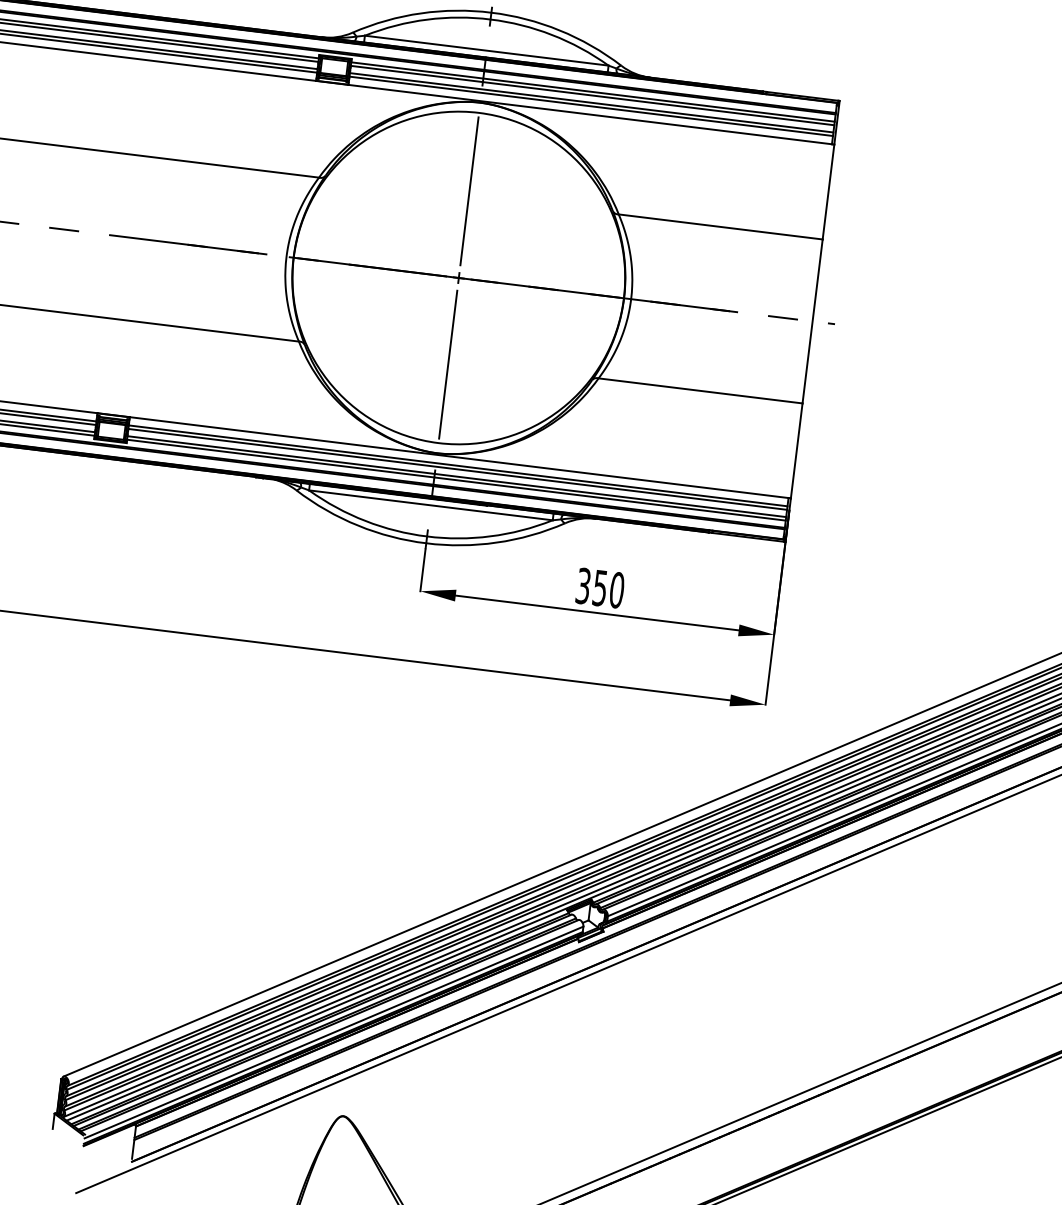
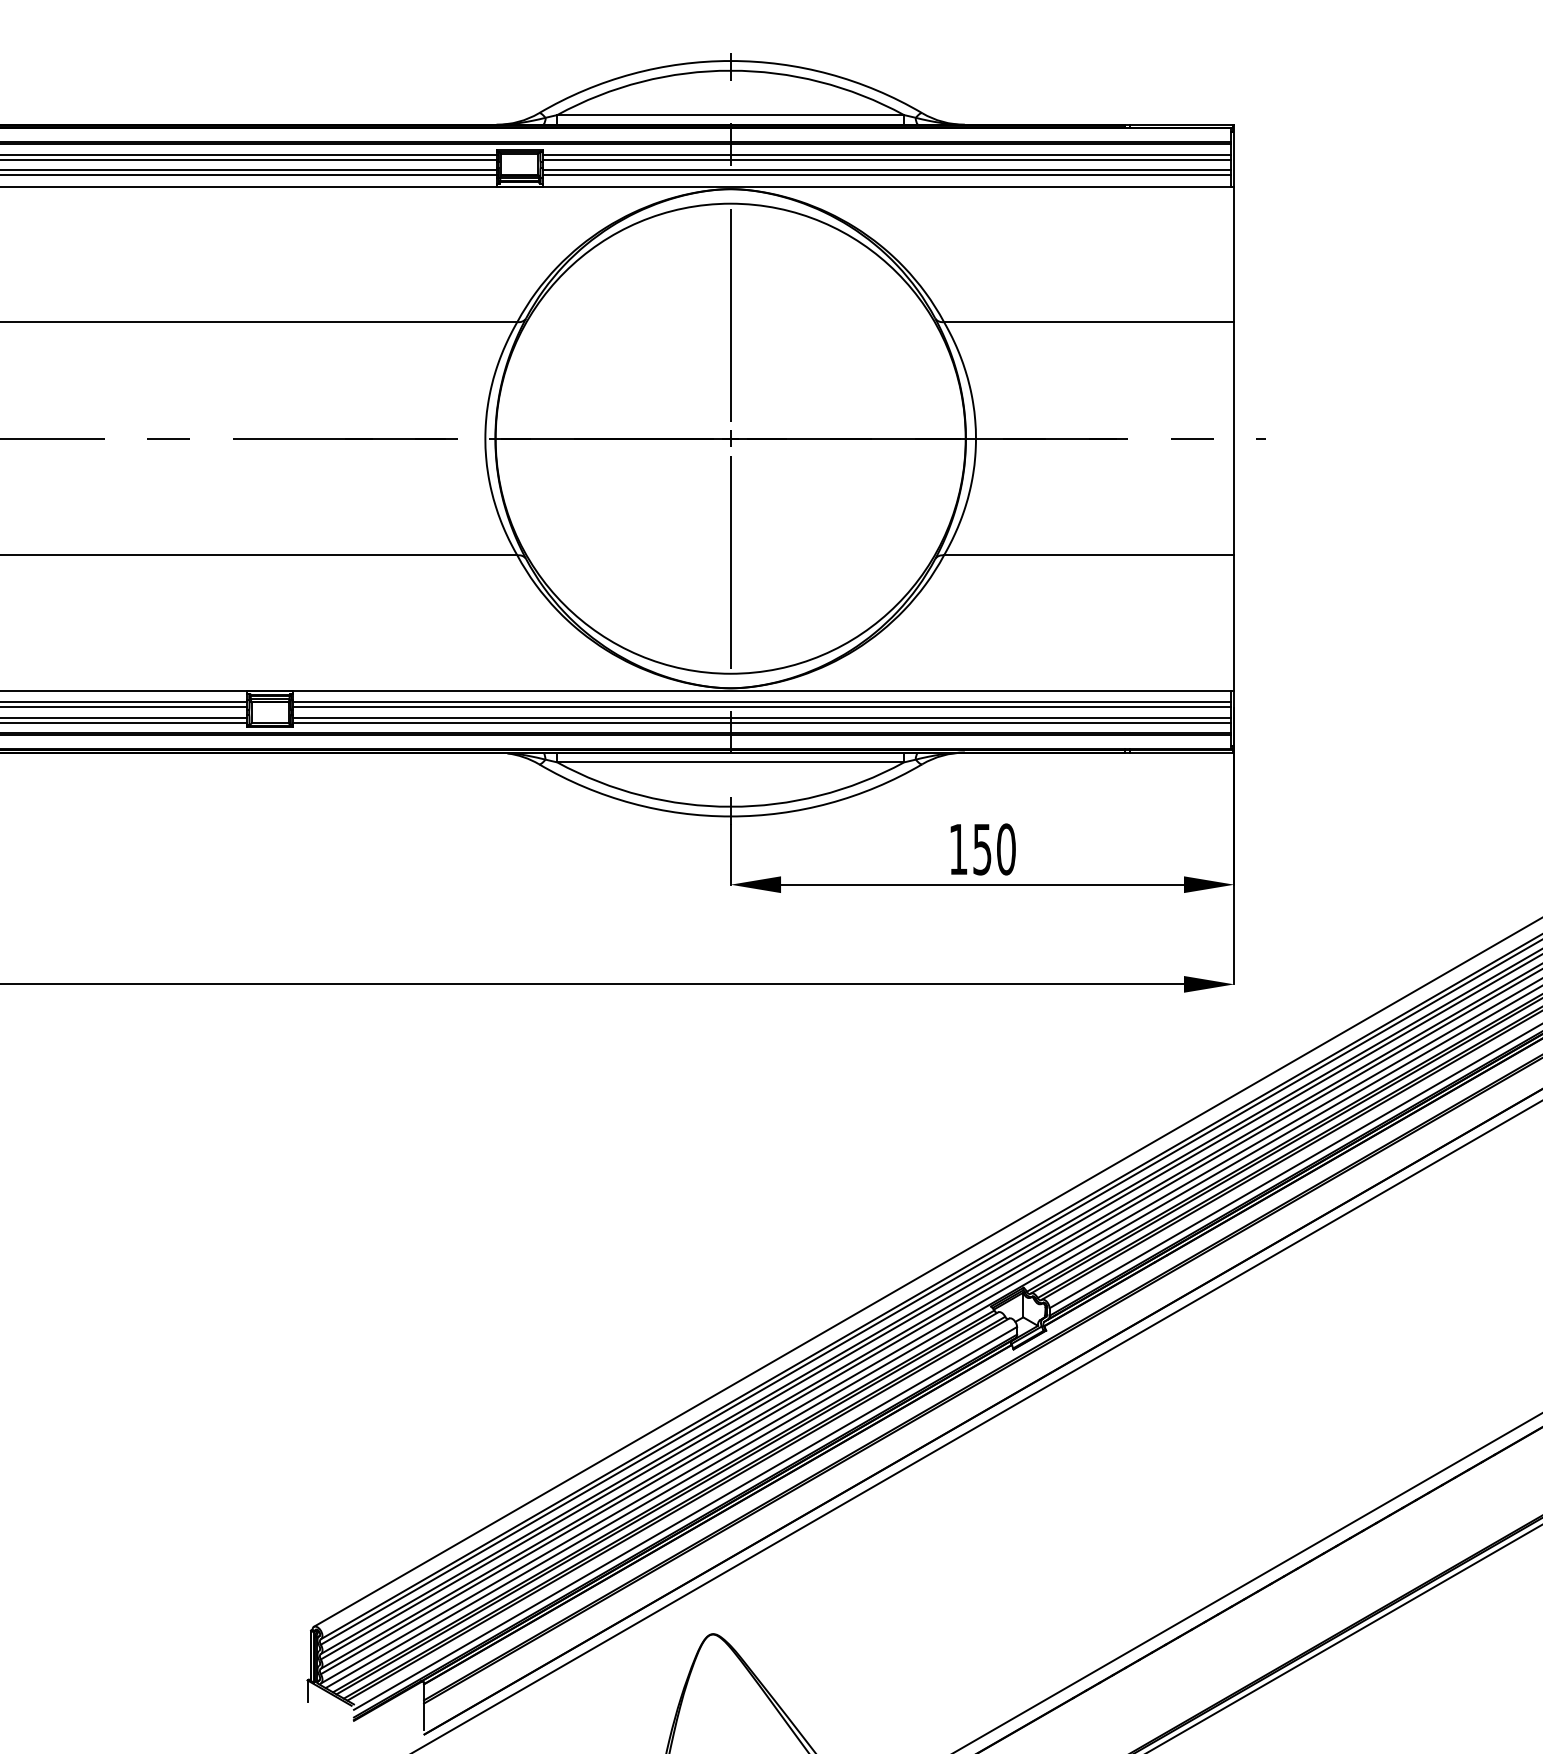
text: (583, 586) -> (958, 849), 350 -> 150

